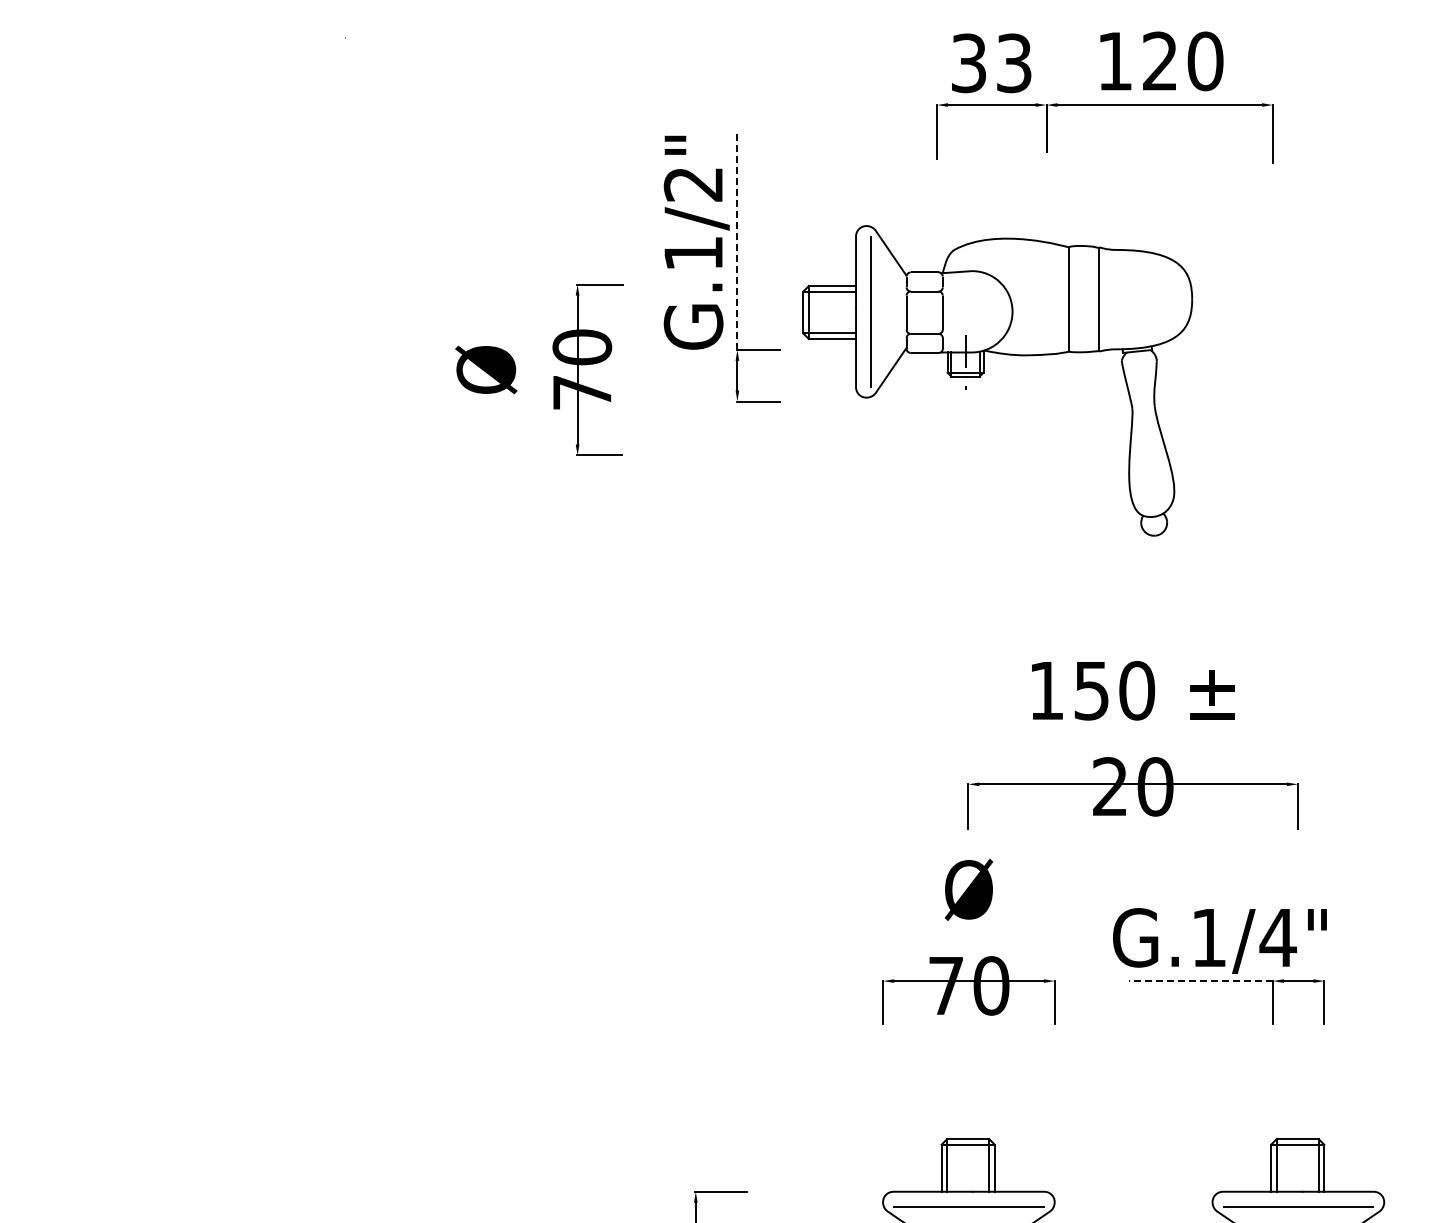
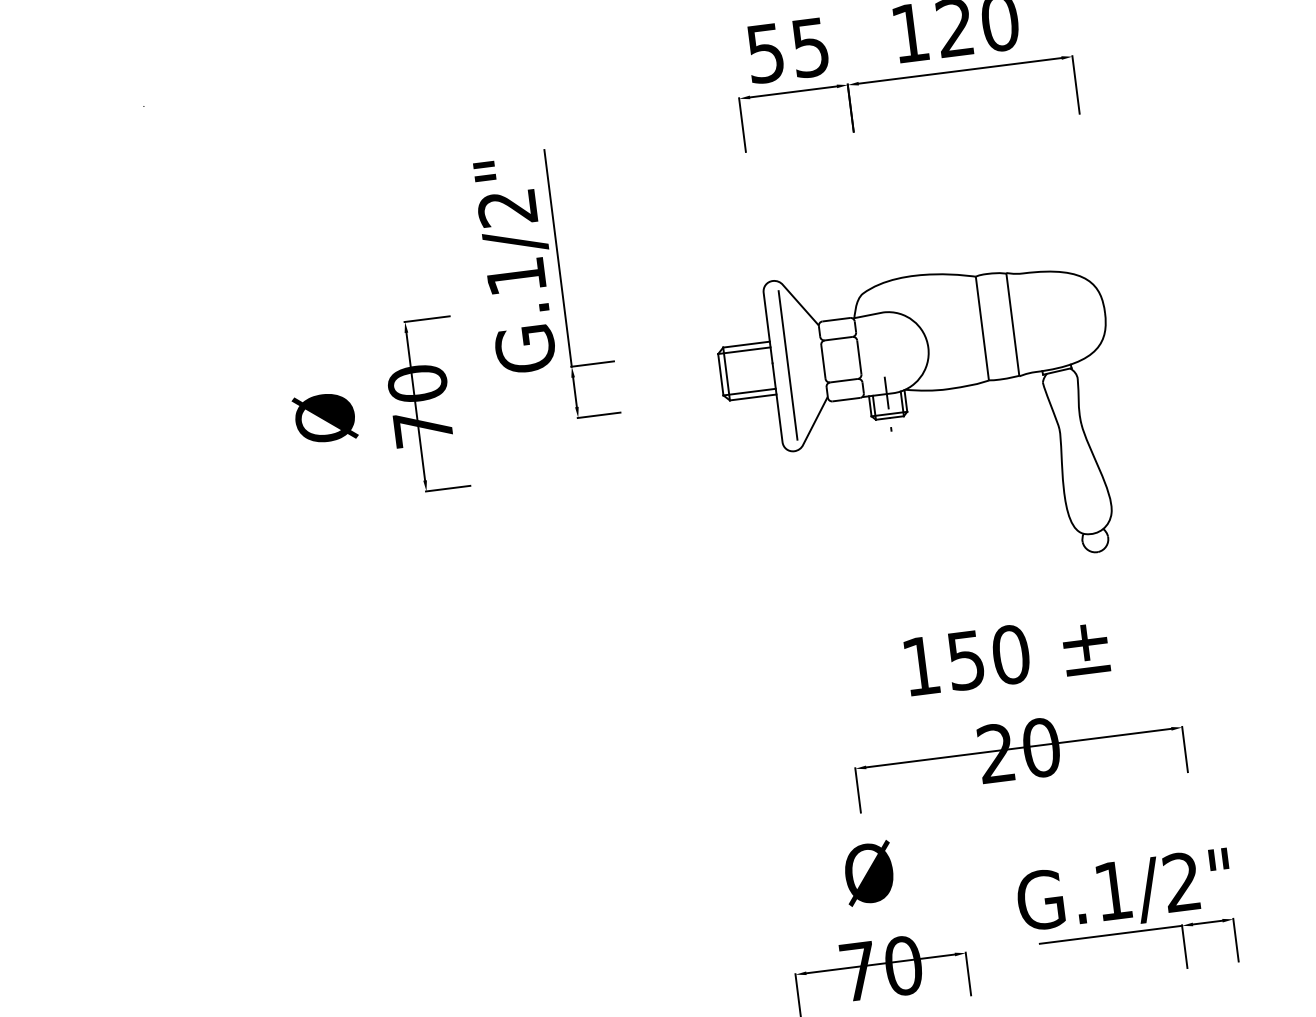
text: (991, 62) -> (787, 49), 33 -> 55
line: (737, 240) -> (558, 258), dashed -> solid
part: (984, 373) -> (908, 412), moved
text: (1278, 937) -> (1182, 881), G.1/4" -> G.1/2"
line: (1201, 981) -> (1111, 935), dashed -> solid

